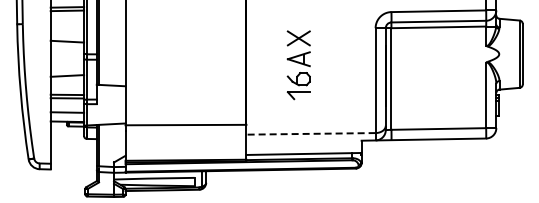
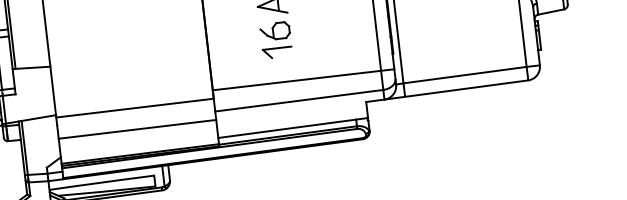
line: (315, 118) -> (302, 80), added
line: (311, 133) -> (299, 100), dashed -> solid
line: (185, 141) -> (136, 129), added

